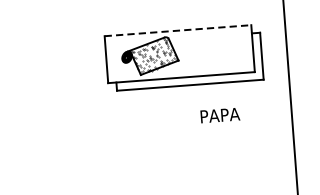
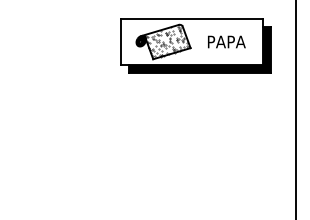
line: (178, 30) -> (192, 19), dashed -> solid
fill: (188, 61) -> (200, 49), added
text: (219, 114) -> (226, 41), moved

